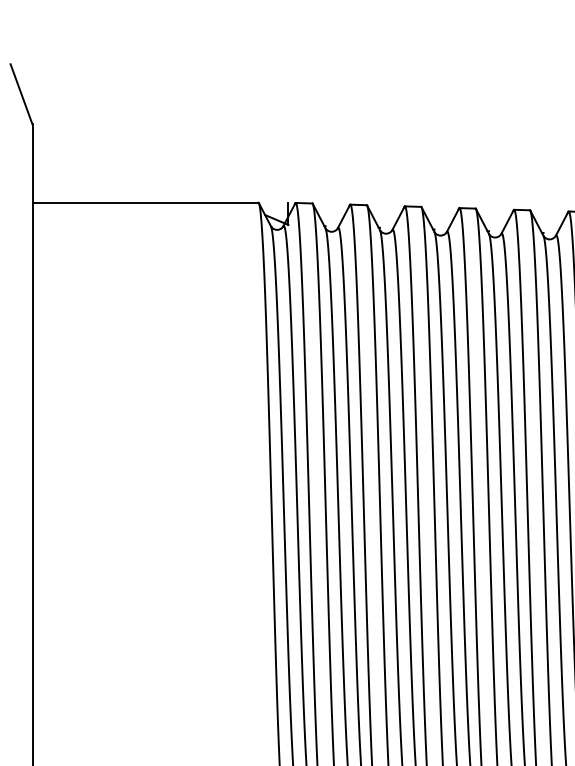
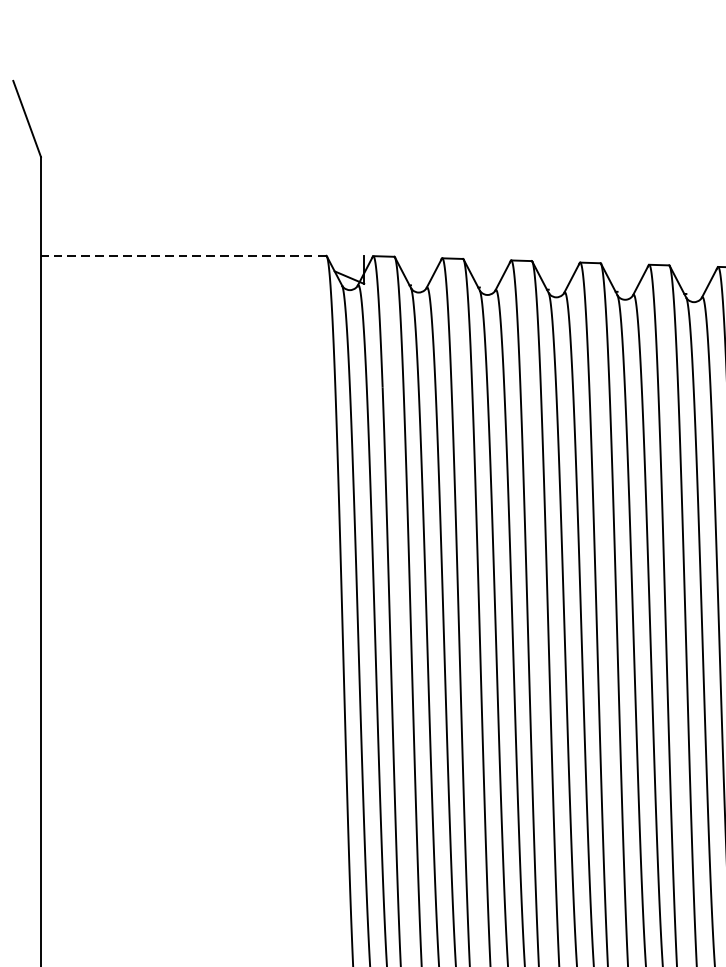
line: (145, 202) -> (183, 255), solid -> dashed

